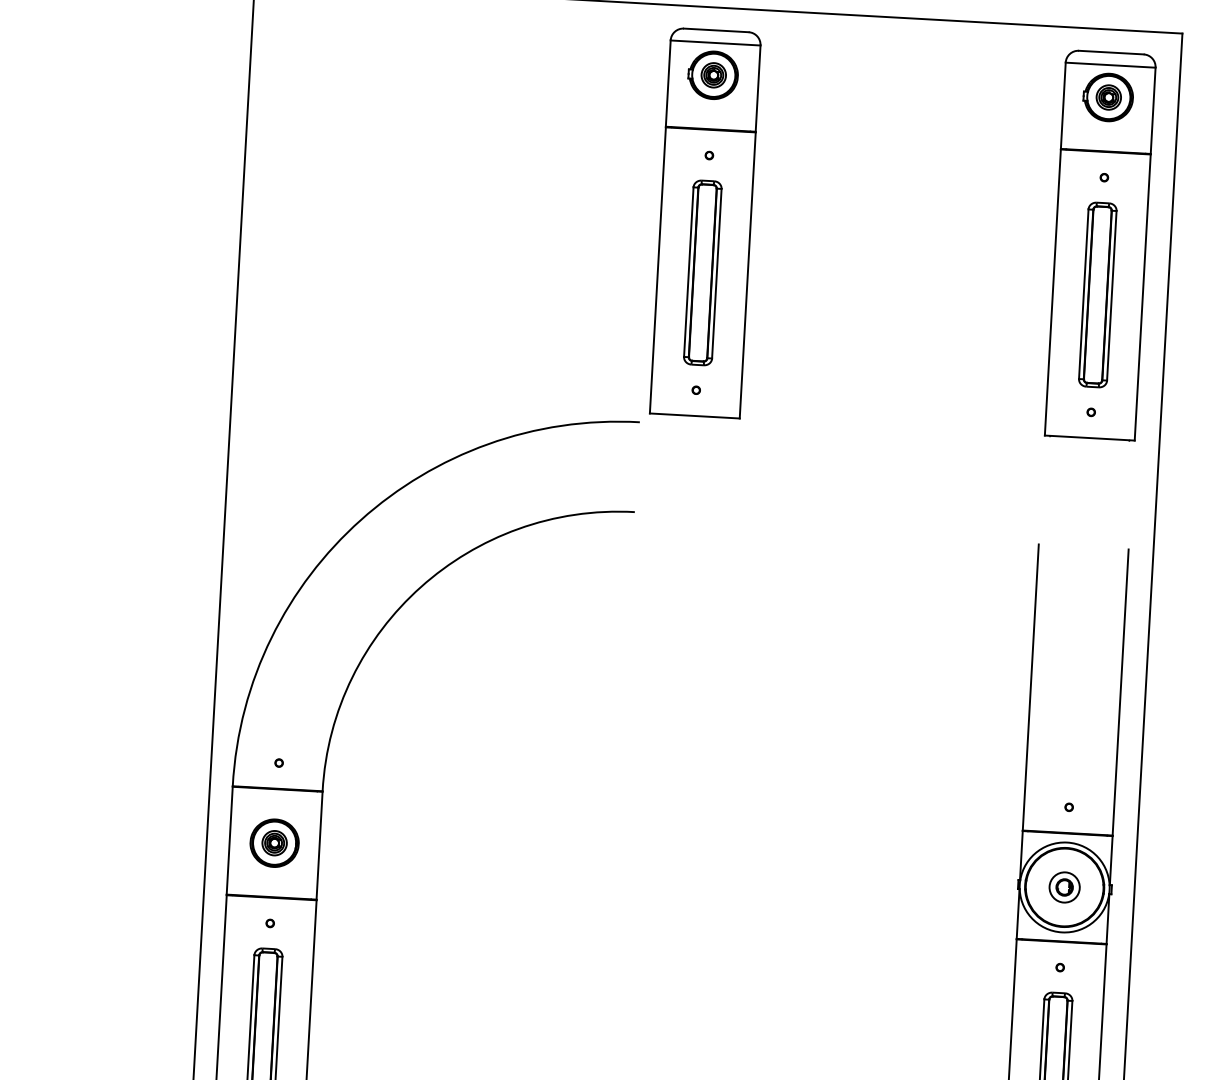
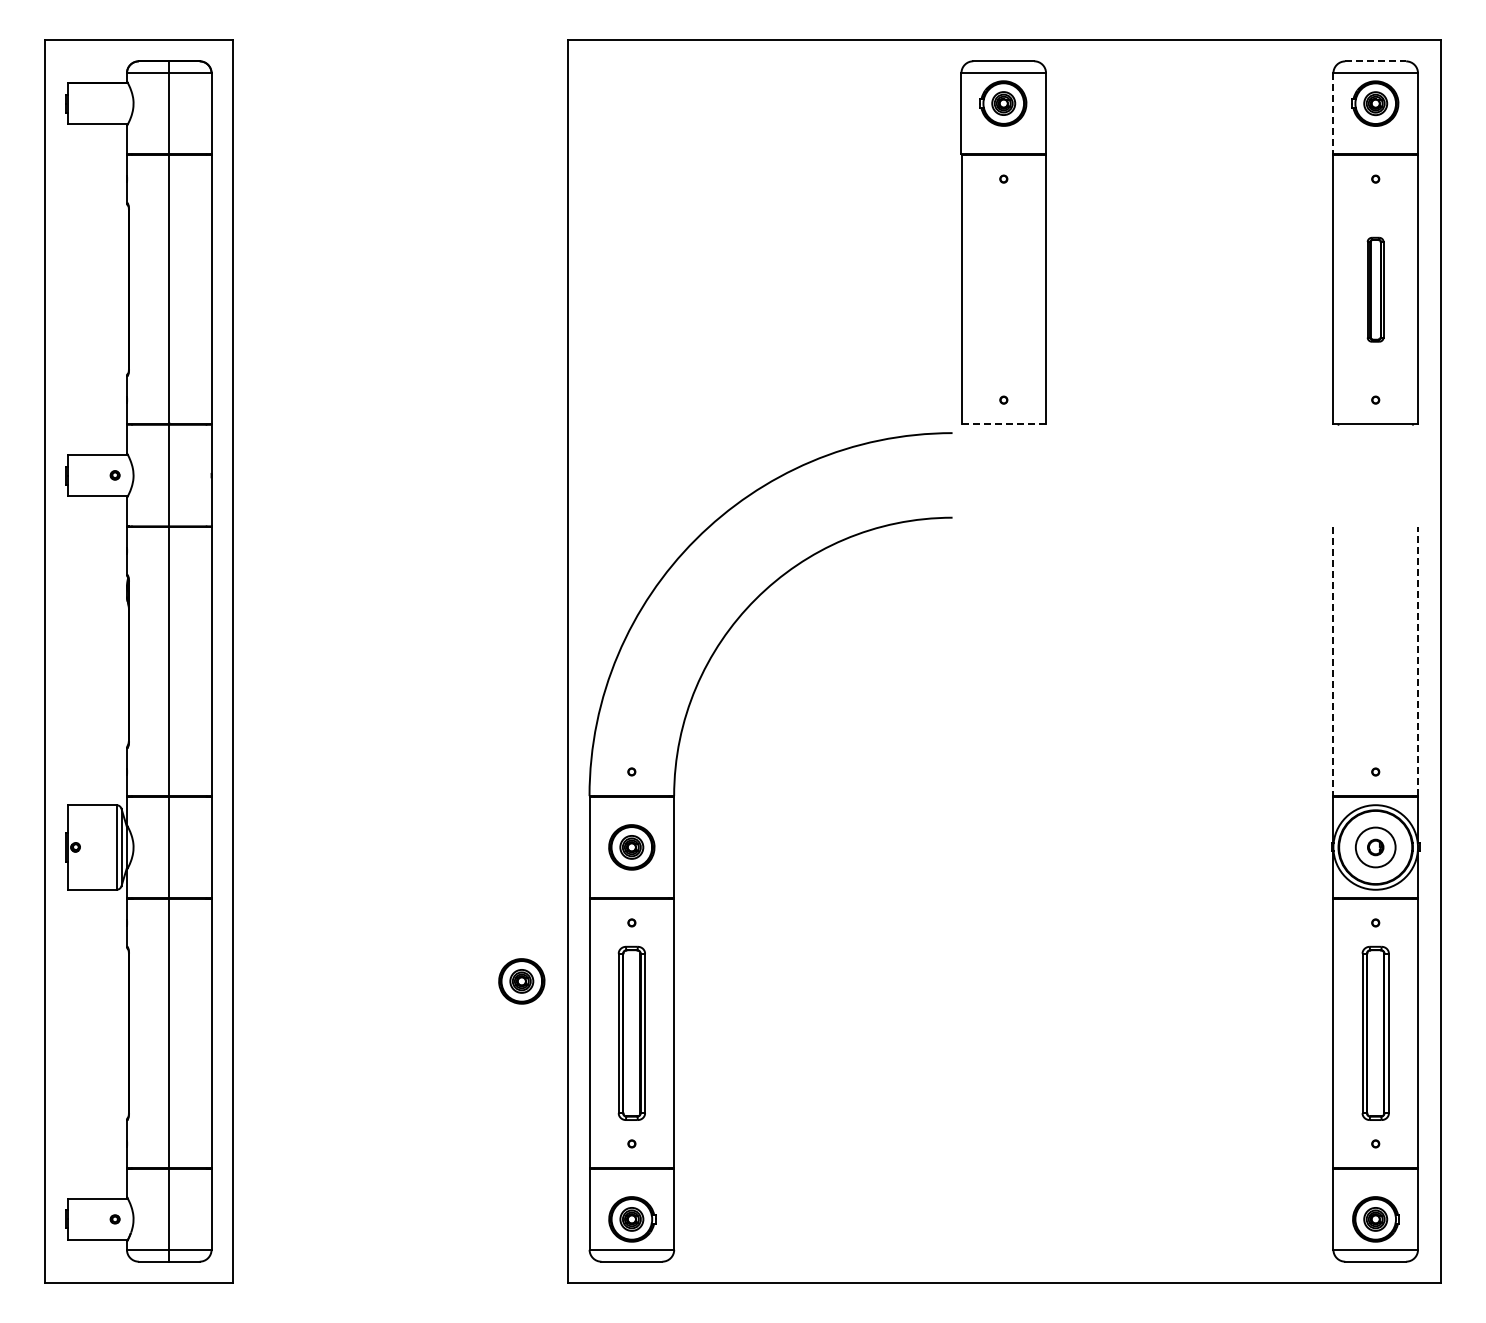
line: (1112, 52) -> (1376, 61), solid -> dashed
line: (1063, 105) -> (1333, 113), solid -> dashed
part: (702, 272) -> (1003, 289), removed
part: (1097, 294) -> (1375, 289), size x0.6
line: (695, 416) -> (1004, 424), solid -> dashed
line: (1030, 687) -> (1333, 661), solid -> dashed
line: (1121, 692) -> (1418, 661), solid -> dashed
circle: (1064, 887) -> (1375, 847), size x1.4
part: (149, 979) -> (521, 981), added

